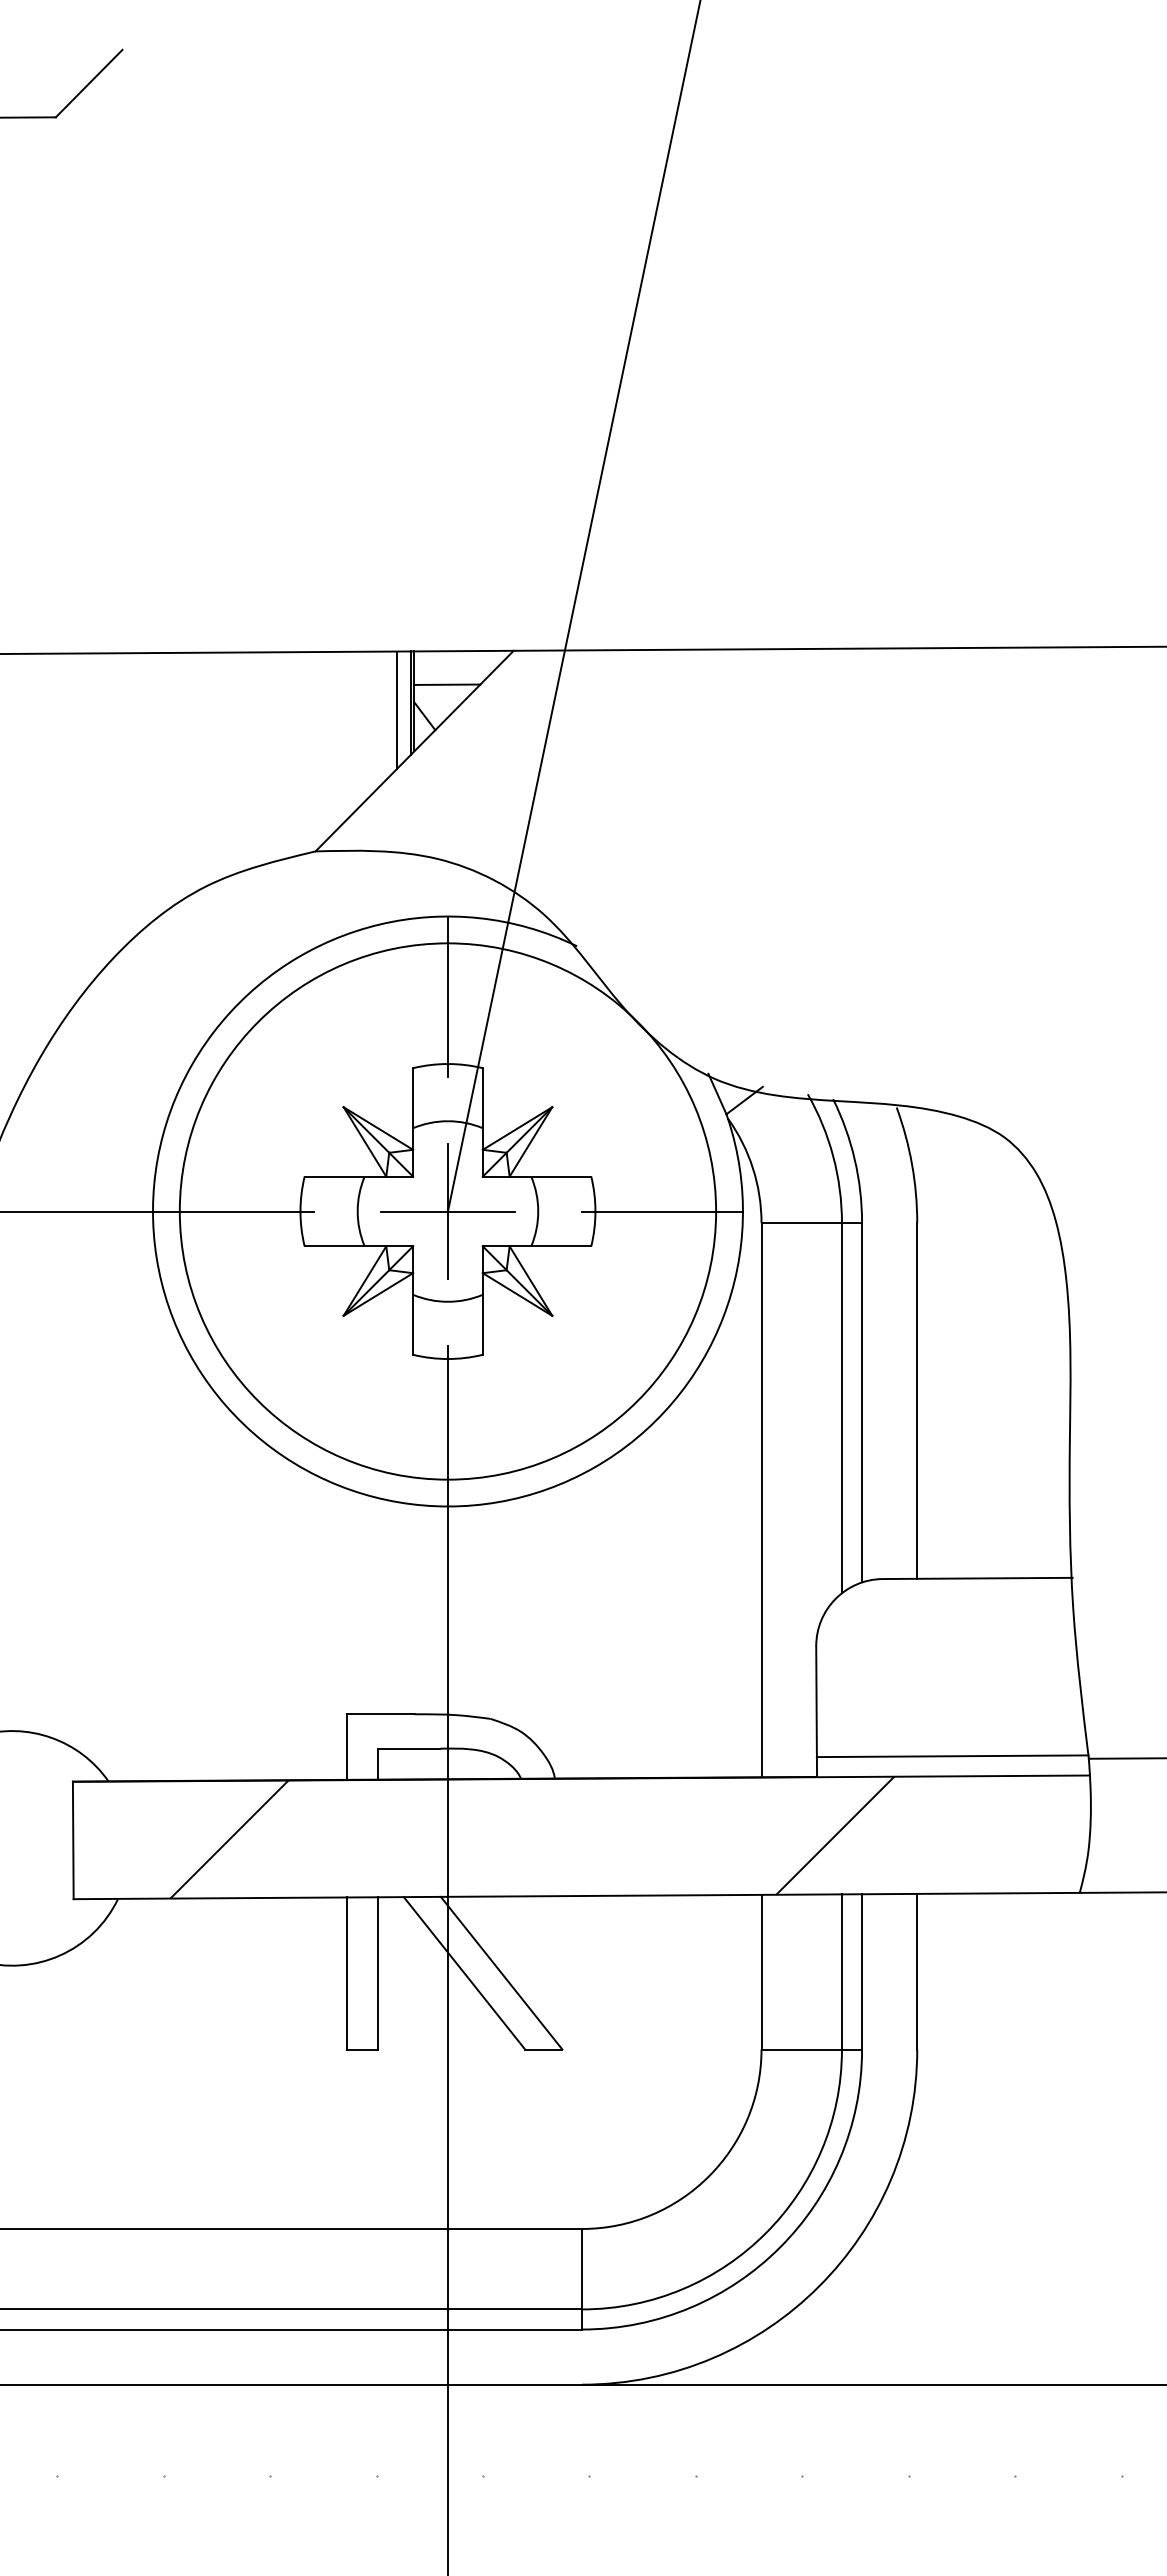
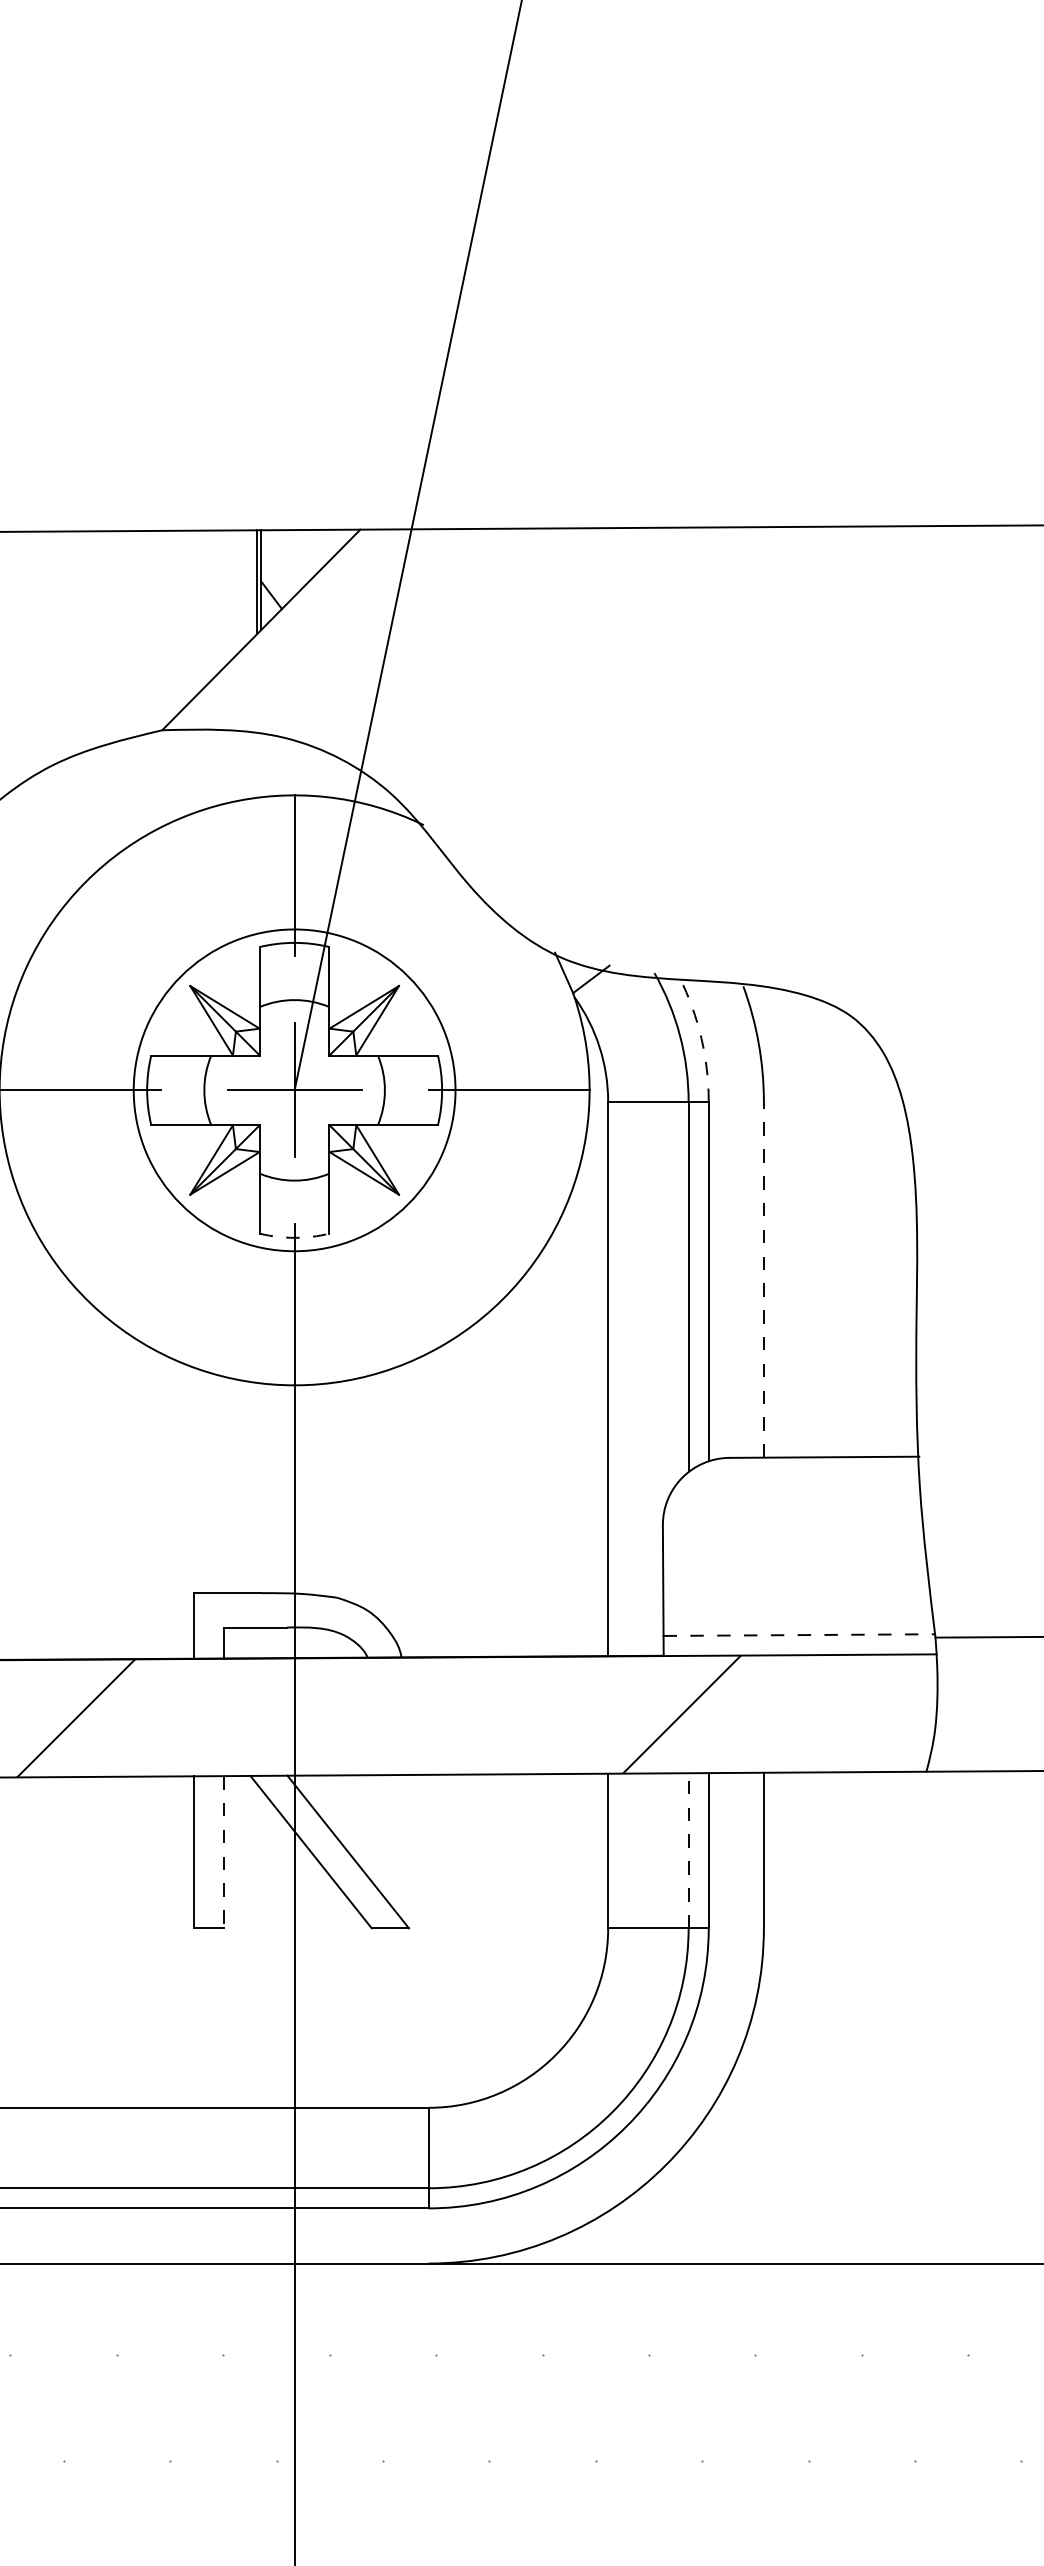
line: (447, 684) -> (294, 563), removed
line: (397, 709) -> (244, 588), removed
arc: (854, 1159) -> (701, 1038), solid -> dashed
circle: (447, 1211) -> (294, 1090), size x0.6
arc: (447, 1359) -> (294, 1238), solid -> dashed
line: (917, 1400) -> (764, 1279), solid -> dashed
line: (952, 1756) -> (799, 1635), solid -> dashed
line: (841, 1971) -> (688, 1850), solid -> dashed
line: (377, 1973) -> (224, 1852), solid -> dashed

